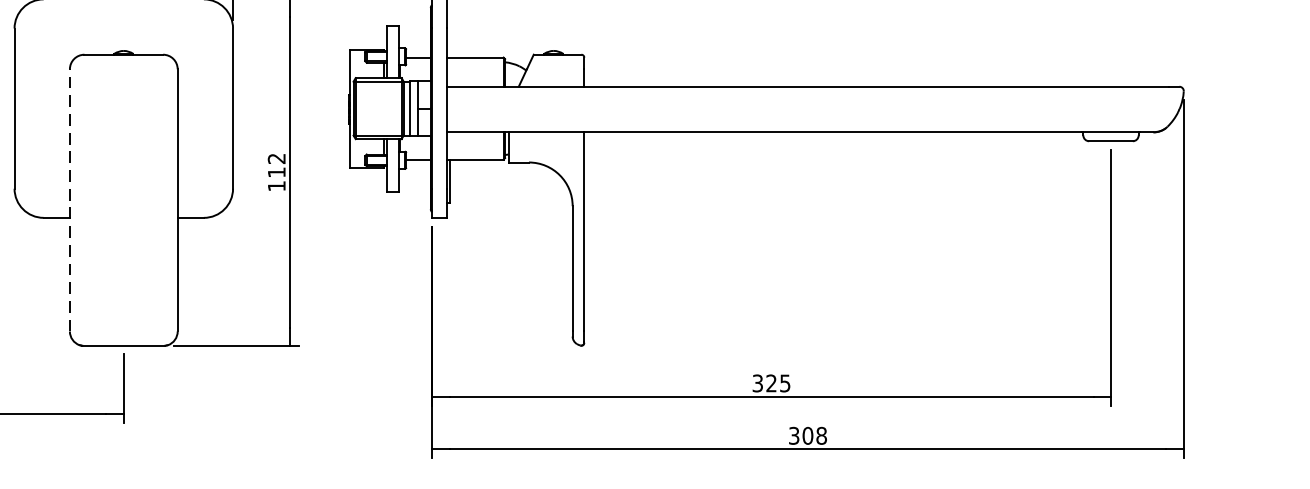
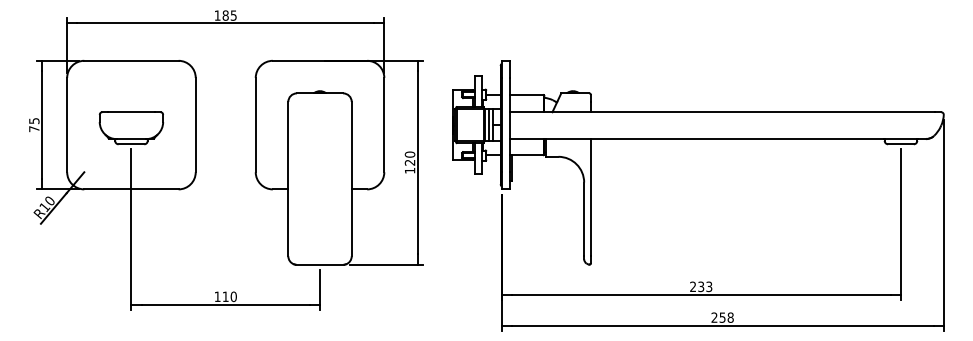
text: (275, 165) -> (409, 158), 112 -> 120
line: (70, 199) -> (288, 178), dashed -> solid
text: (772, 382) -> (701, 286), 325 -> 233
text: (800, 435) -> (718, 317), 308 -> 258

